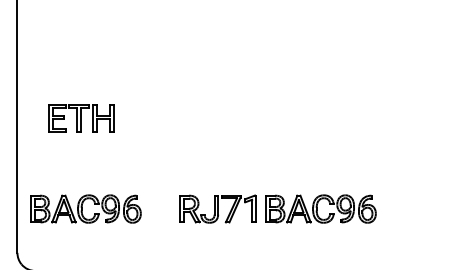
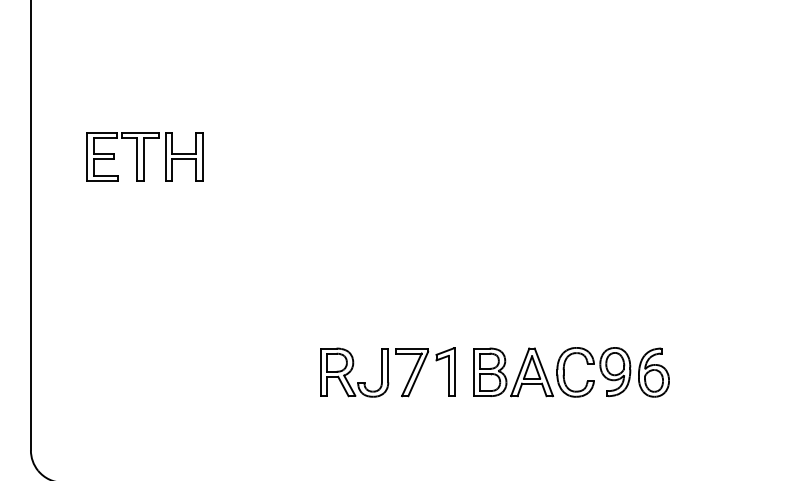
part: (81, 118) -> (144, 157), moved
part: (85, 208) -> (152, 371), removed

